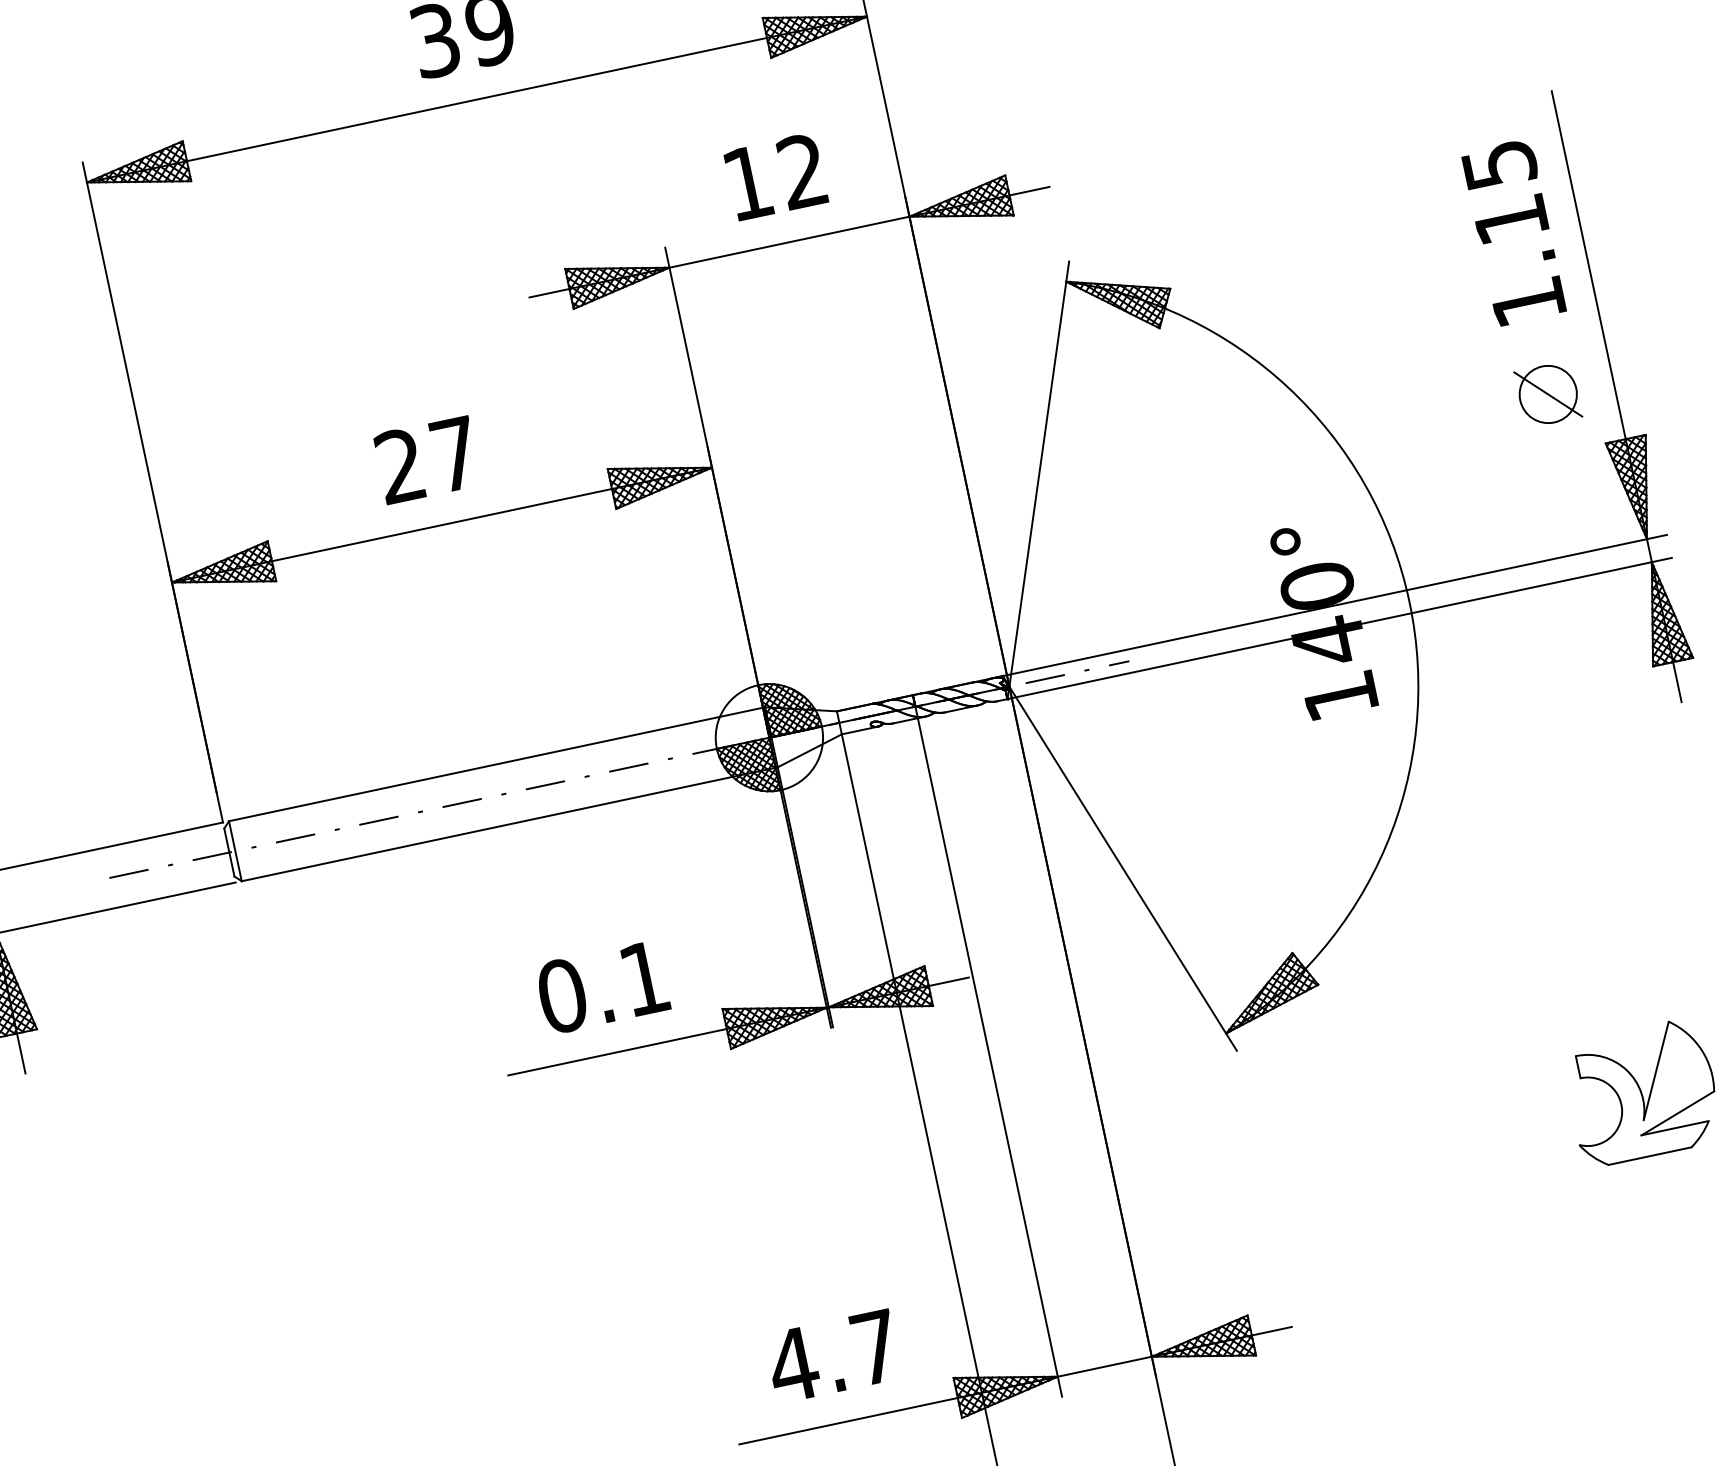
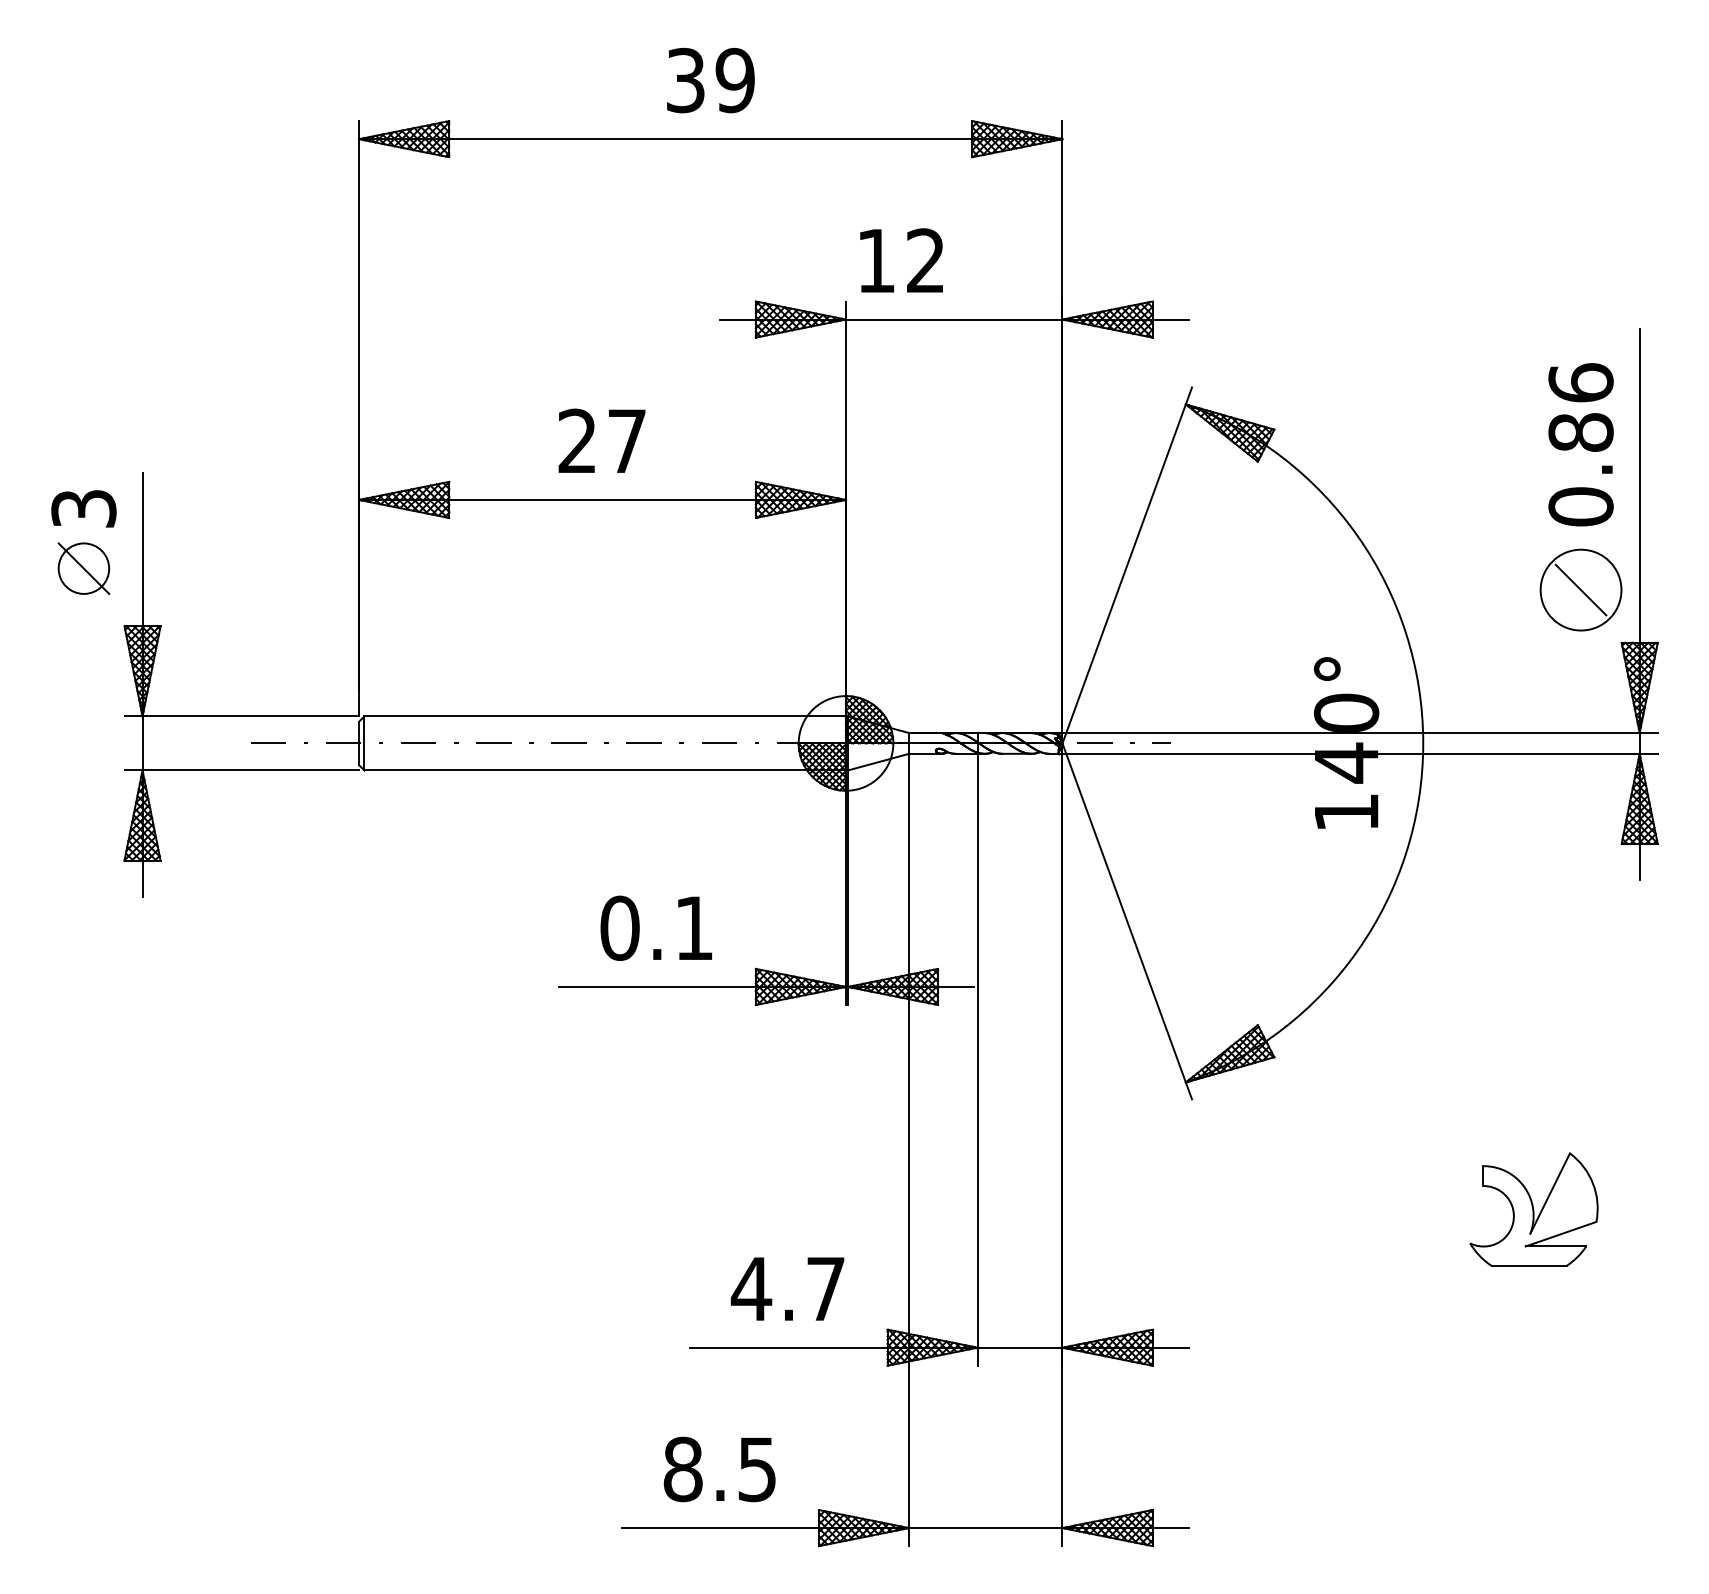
text: (775, 176) -> (901, 260), moved
text: (1513, 233) -> (1580, 444), 1.15 -> 0.86
circle: (1547, 393) -> (1580, 589), size x1.6

